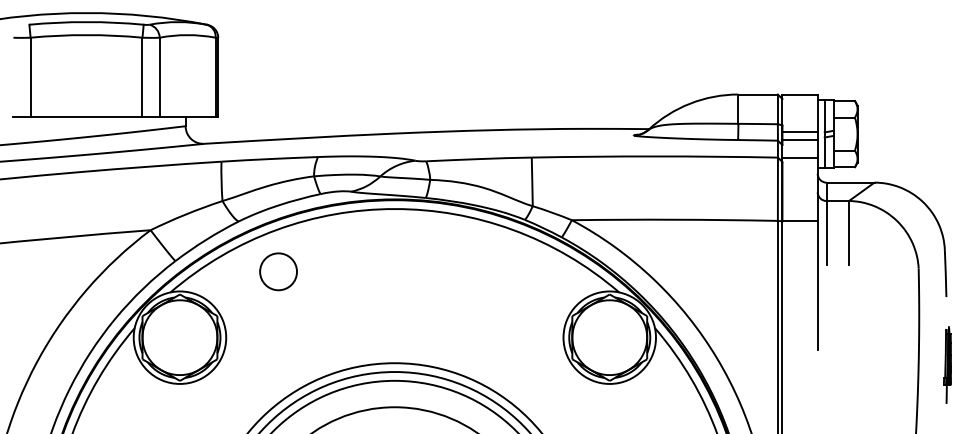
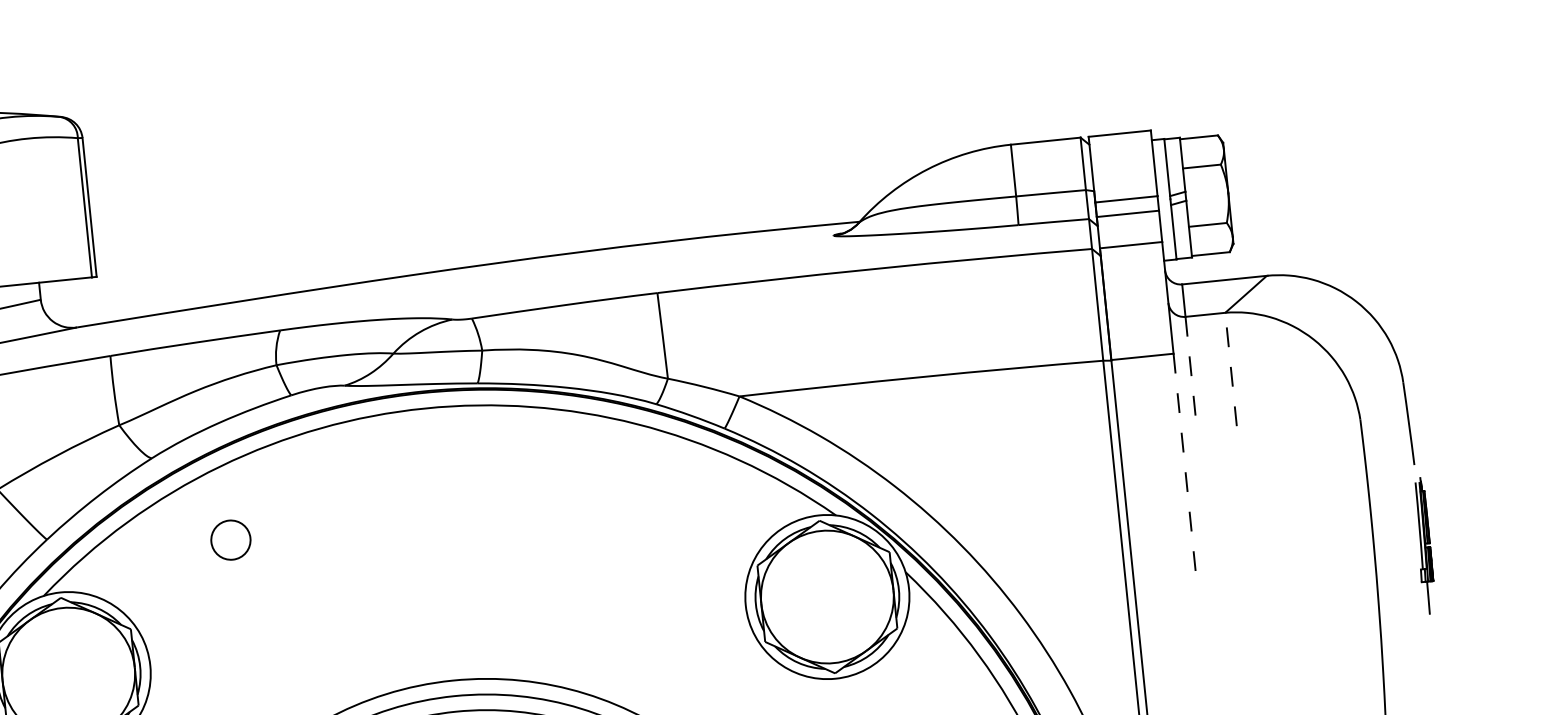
line: (849, 232) -> (1231, 368), solid -> dashed
line: (826, 233) -> (1191, 374), solid -> dashed
circle: (278, 271) -> (230, 539), size x0.6
line: (817, 285) -> (1184, 467), solid -> dashed
part: (947, 364) -> (1424, 544), moved

